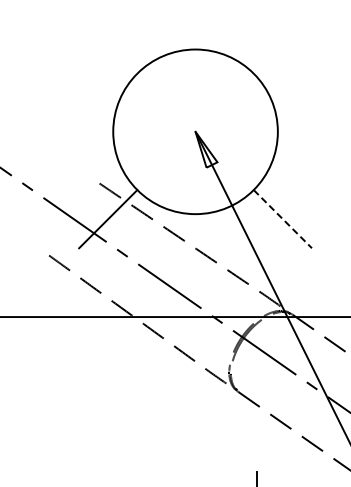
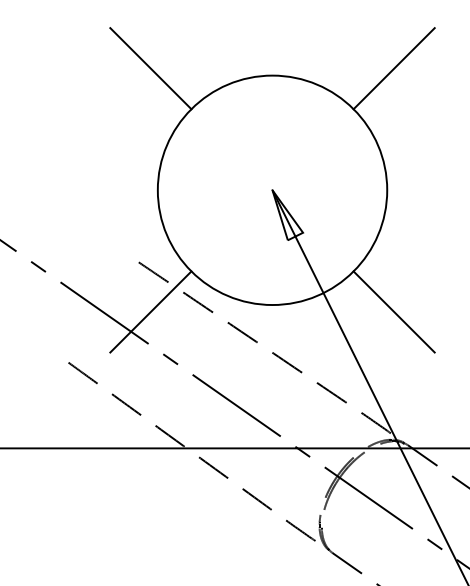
line: (108, 44) -> (151, 68), added
line: (282, 44) -> (393, 68), added
line: (283, 219) -> (395, 312), dashed -> solid

